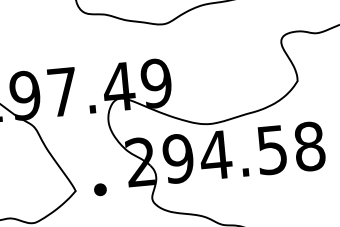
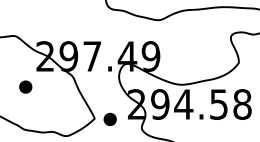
part: (99, 188) -> (109, 118), size x1.67

